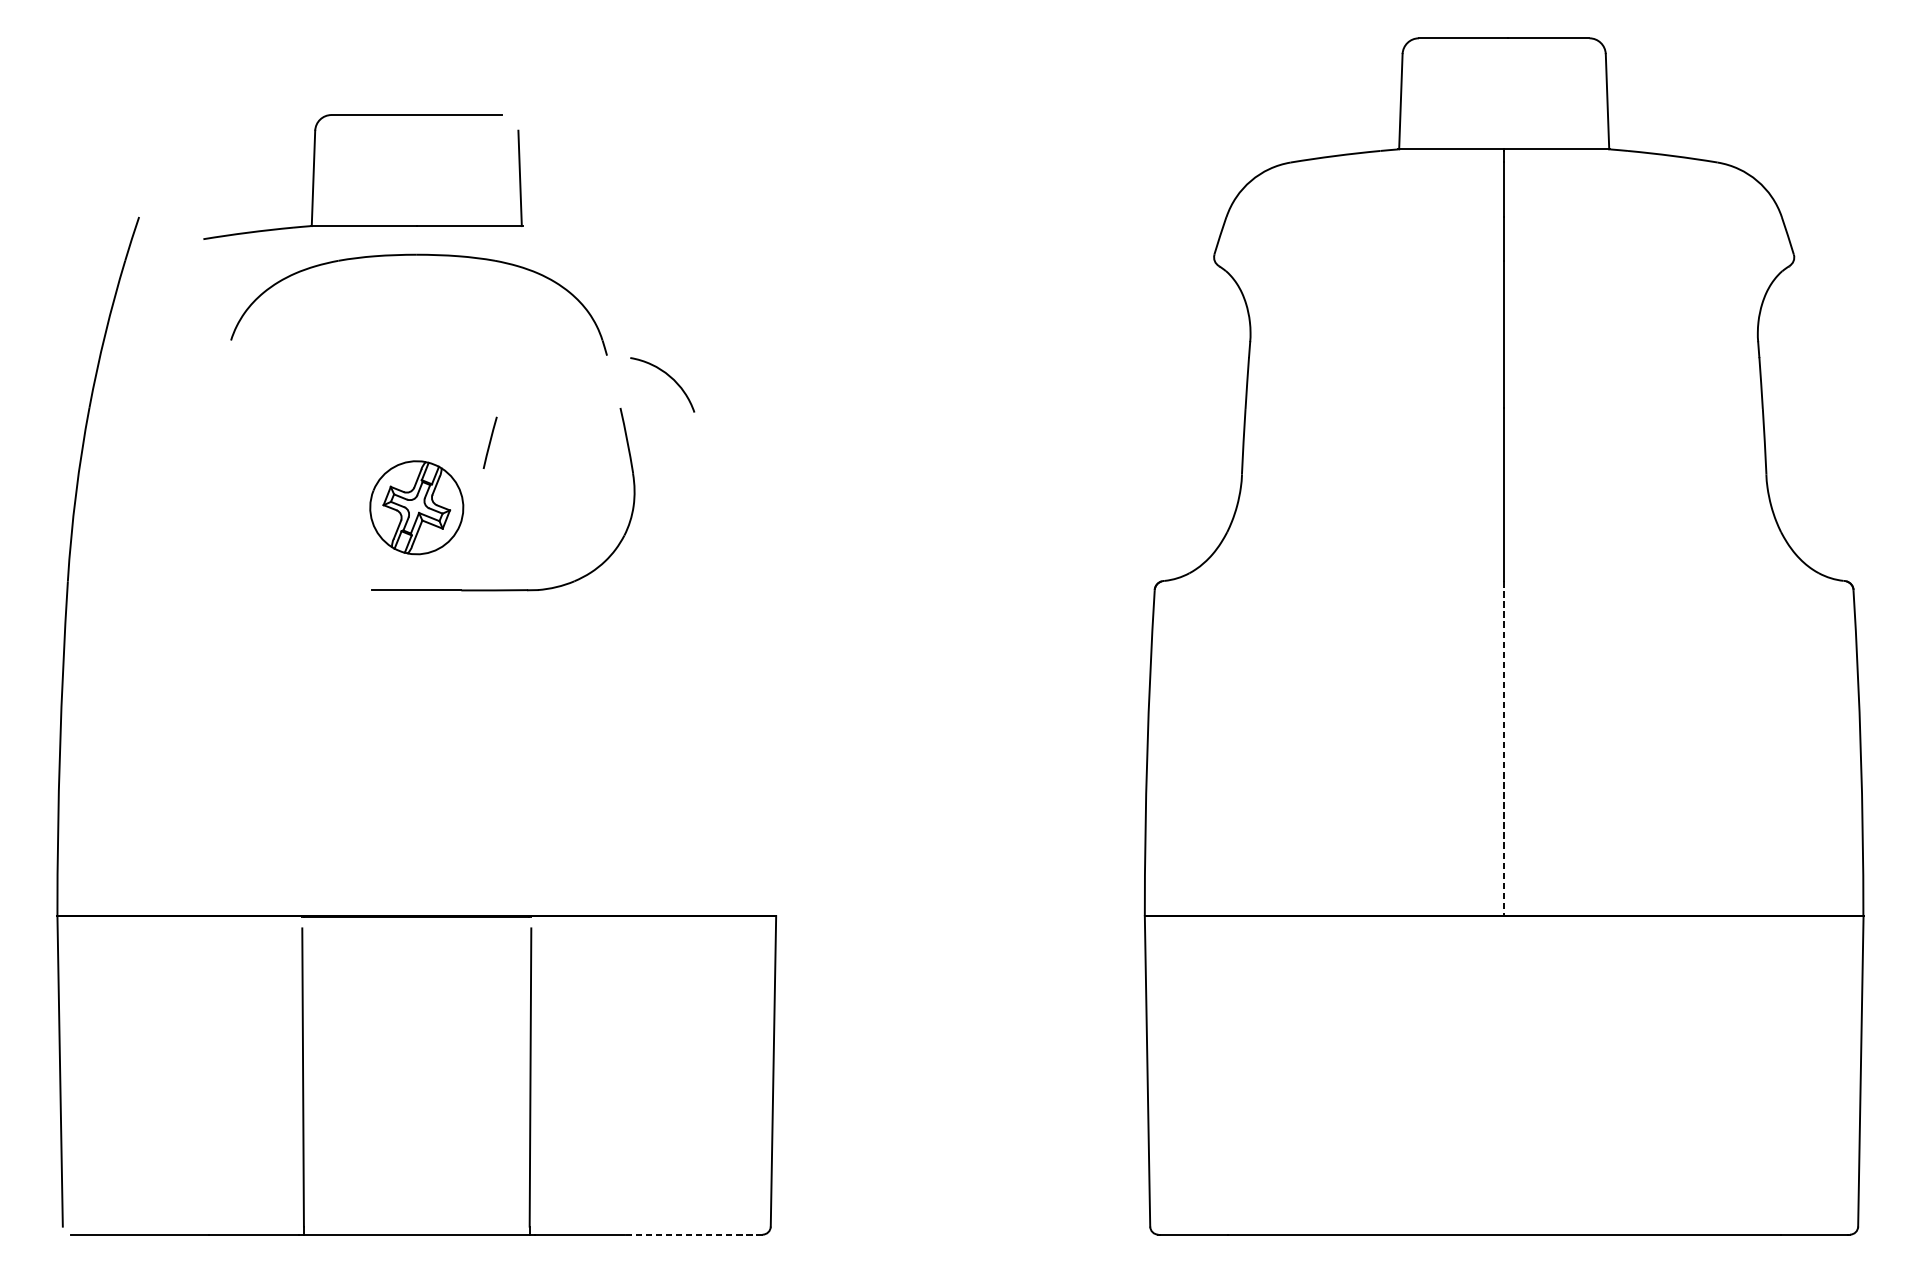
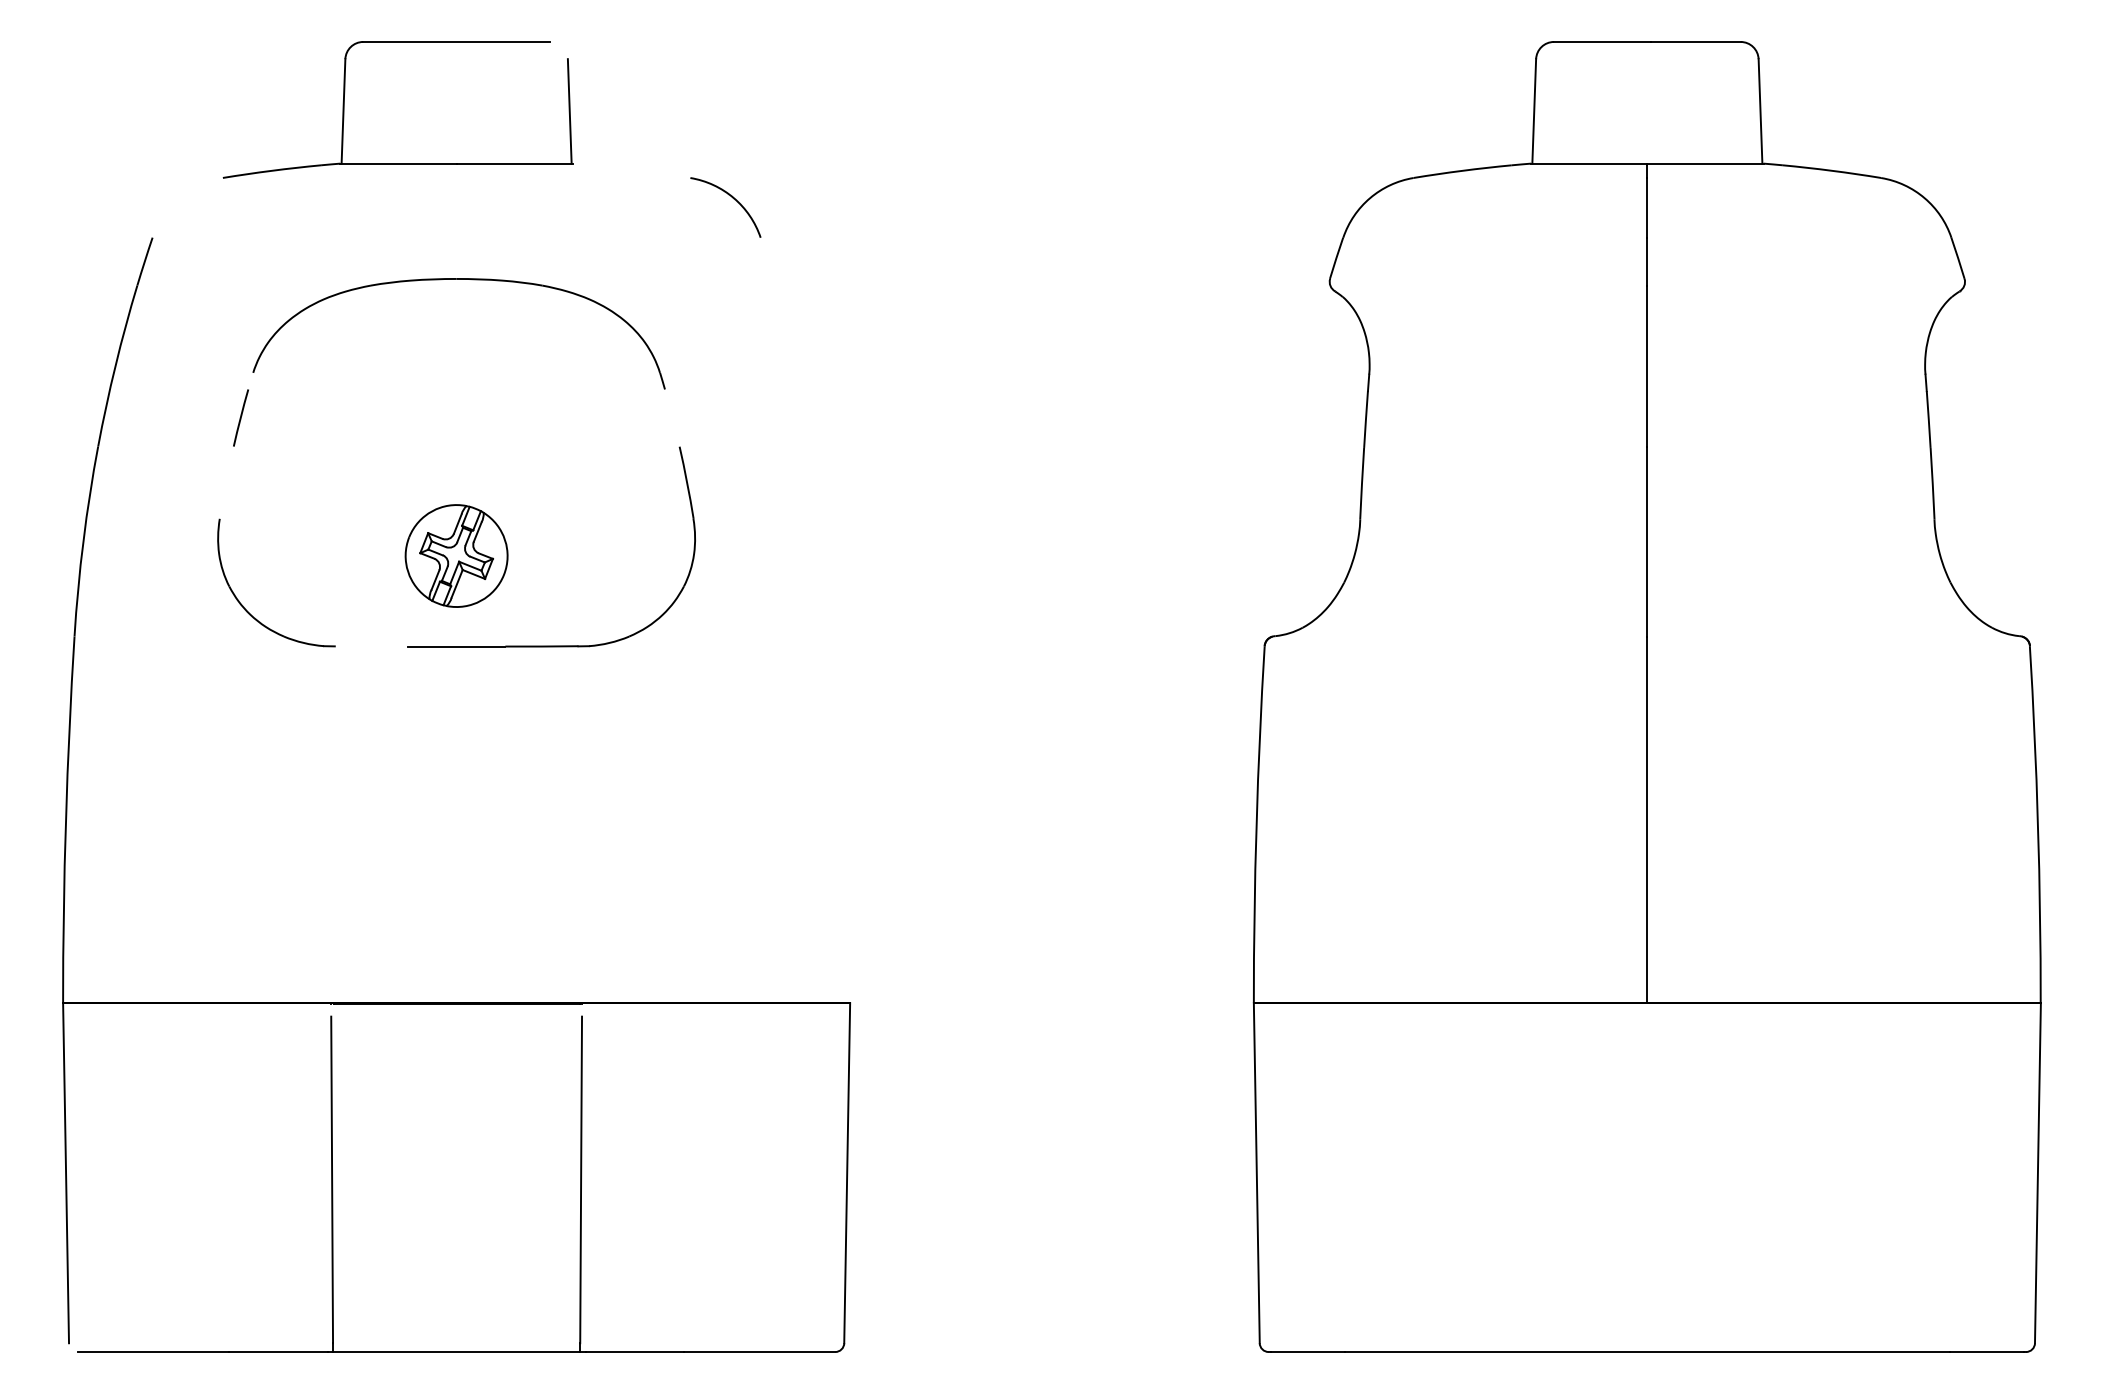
part: (314, 176) -> (344, 109), moved
arc: (669, 377) -> (733, 199), moved
line: (489, 442) -> (240, 417), moved
part: (222, 552) -> (243, 605), added
line: (1504, 749) -> (1647, 820), dashed -> solid
line: (693, 1235) -> (759, 1352), dashed -> solid

